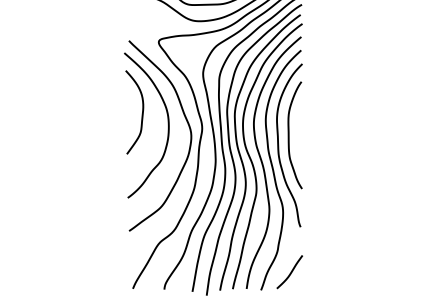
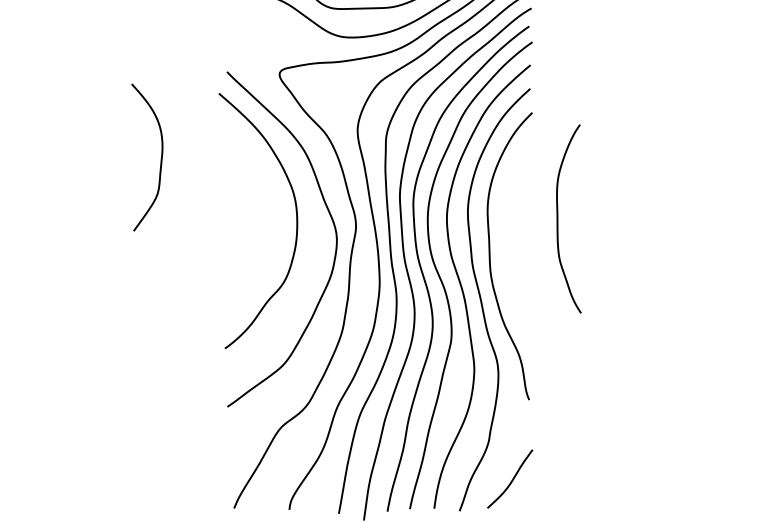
curve: (141, 114) -> (159, 161), moved
curve: (289, 135) -> (558, 219), moved

